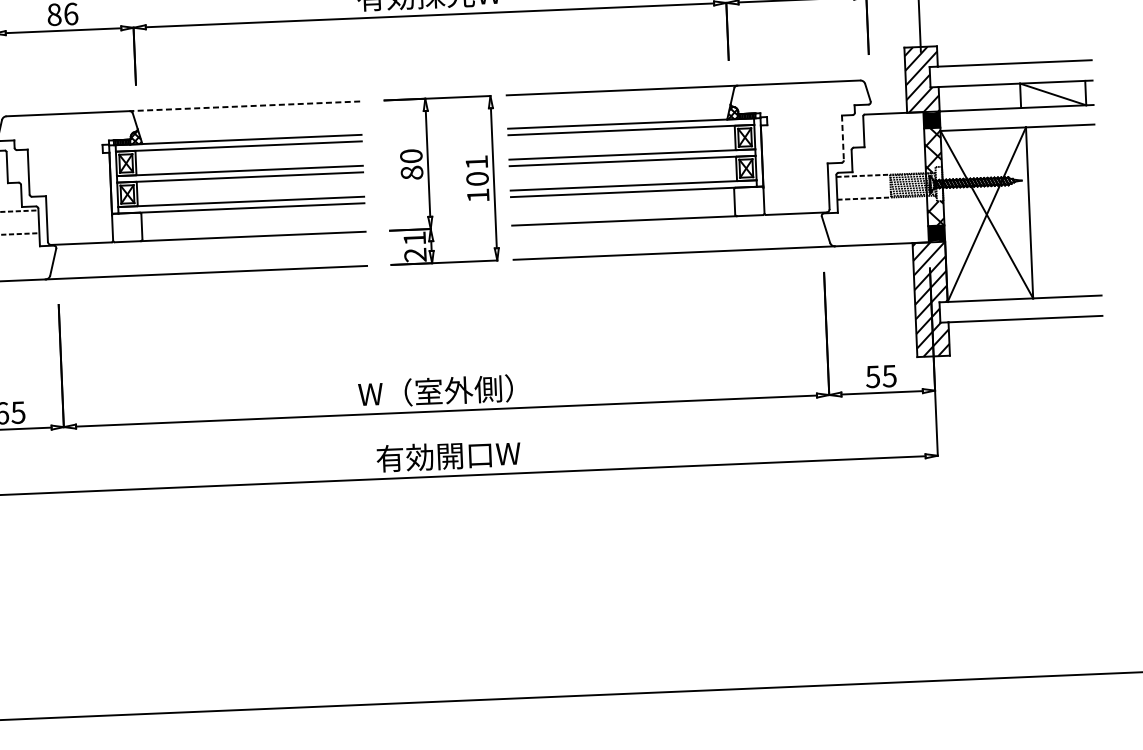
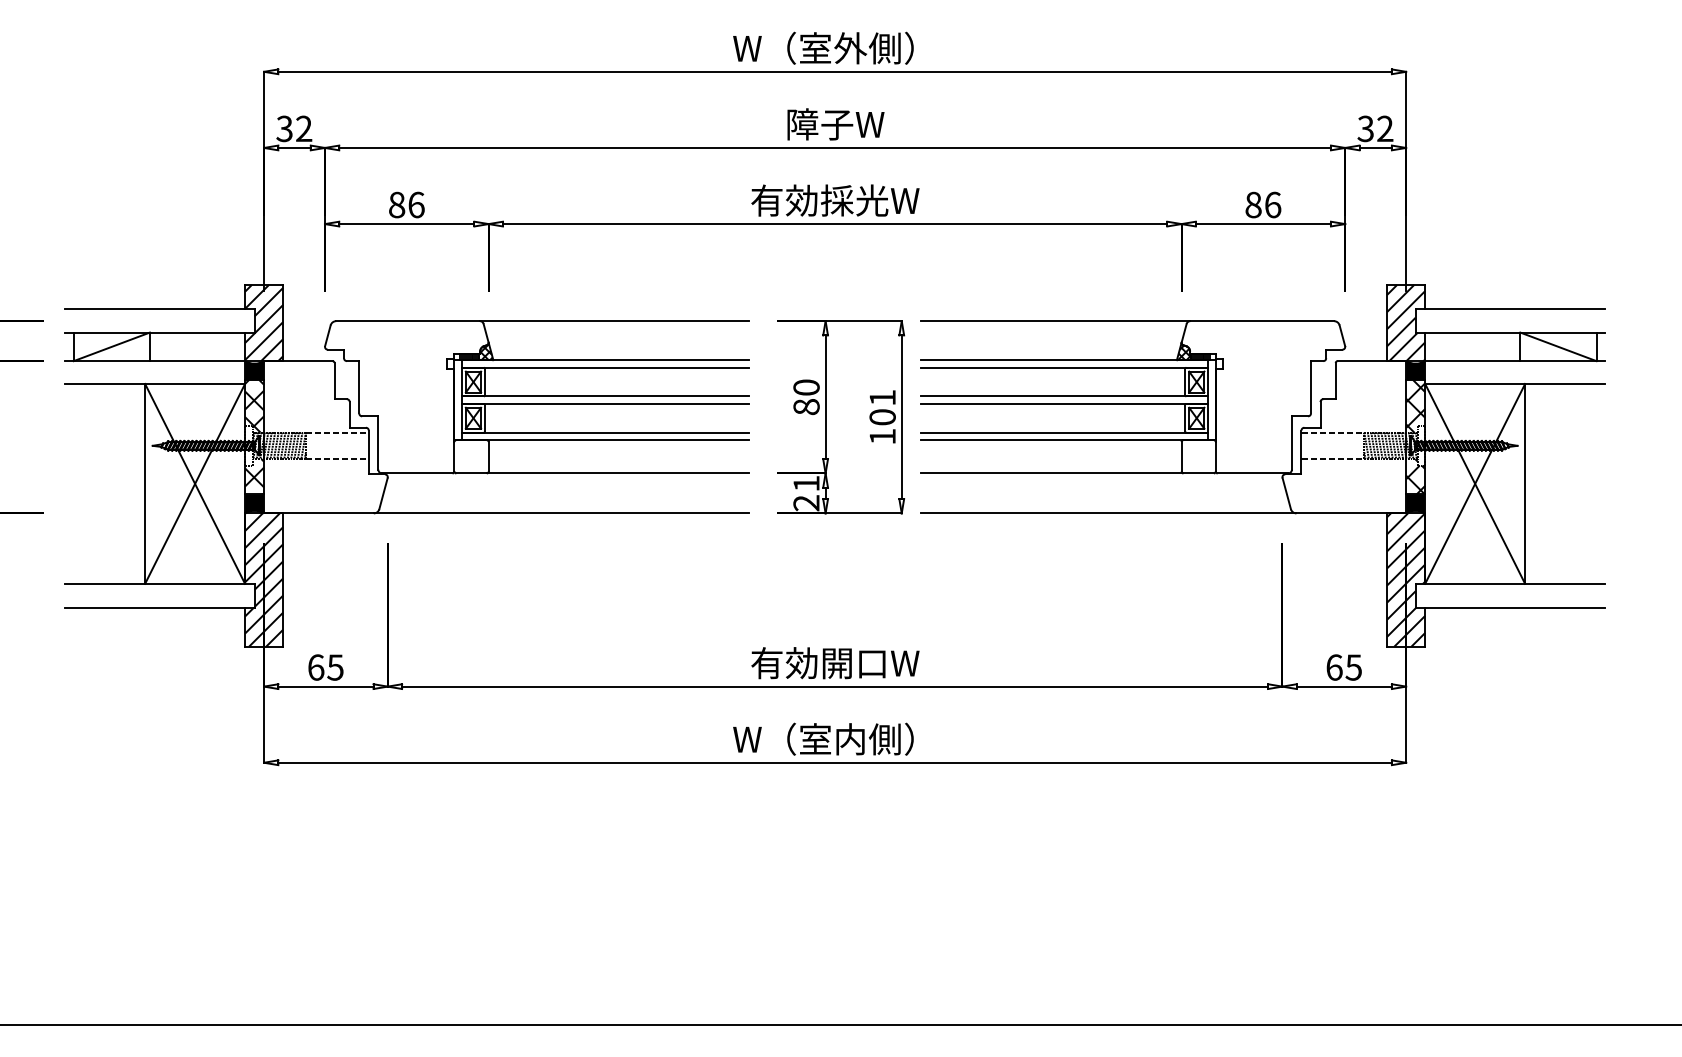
line: (244, 106) -> (614, 321), dashed -> solid
line: (842, 138) -> (1310, 387), dashed -> solid
text: (873, 376) -> (1334, 667), 55 -> 65
text: (438, 390) -> (826, 662), W（室外側） -> 有効開口W
text: (441, 455) -> (826, 738), 有効開口W -> W（室内側）

